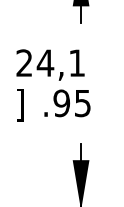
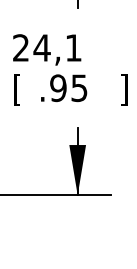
text: (20, 104) -> (17, 89), ] -> [

